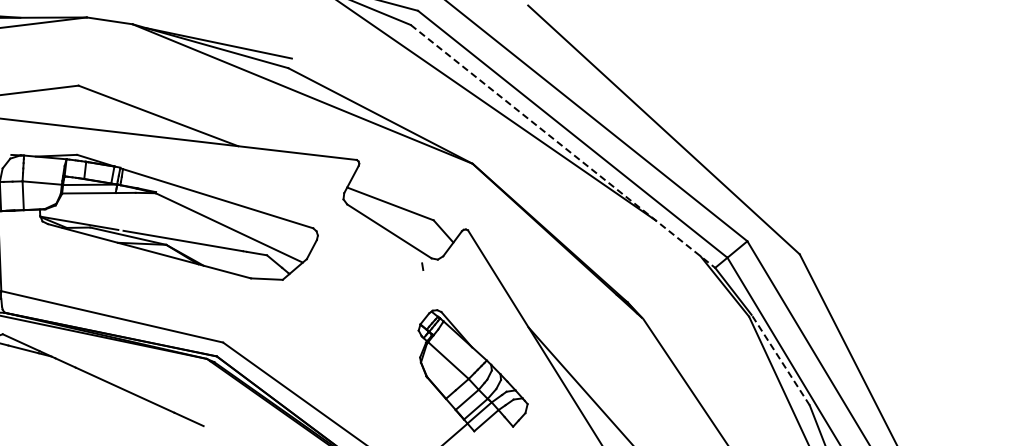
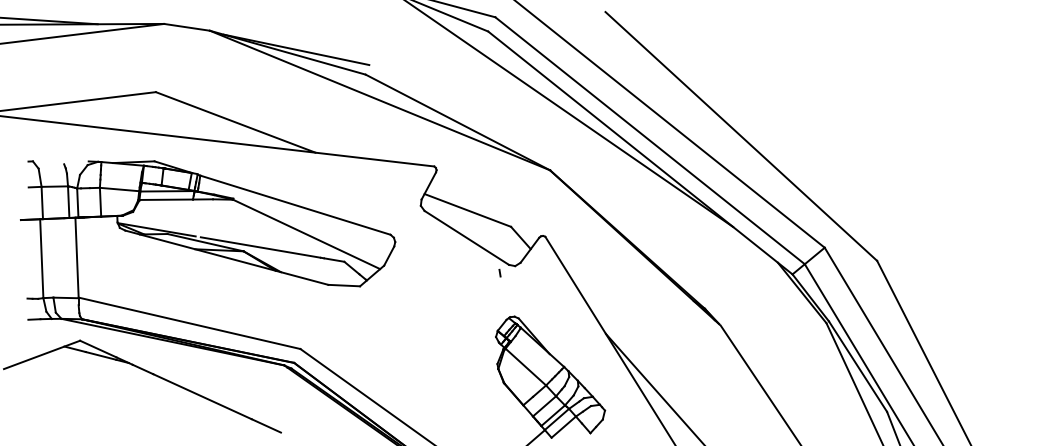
line: (563, 146) -> (640, 152), dashed -> solid
line: (781, 360) -> (858, 366), dashed -> solid

